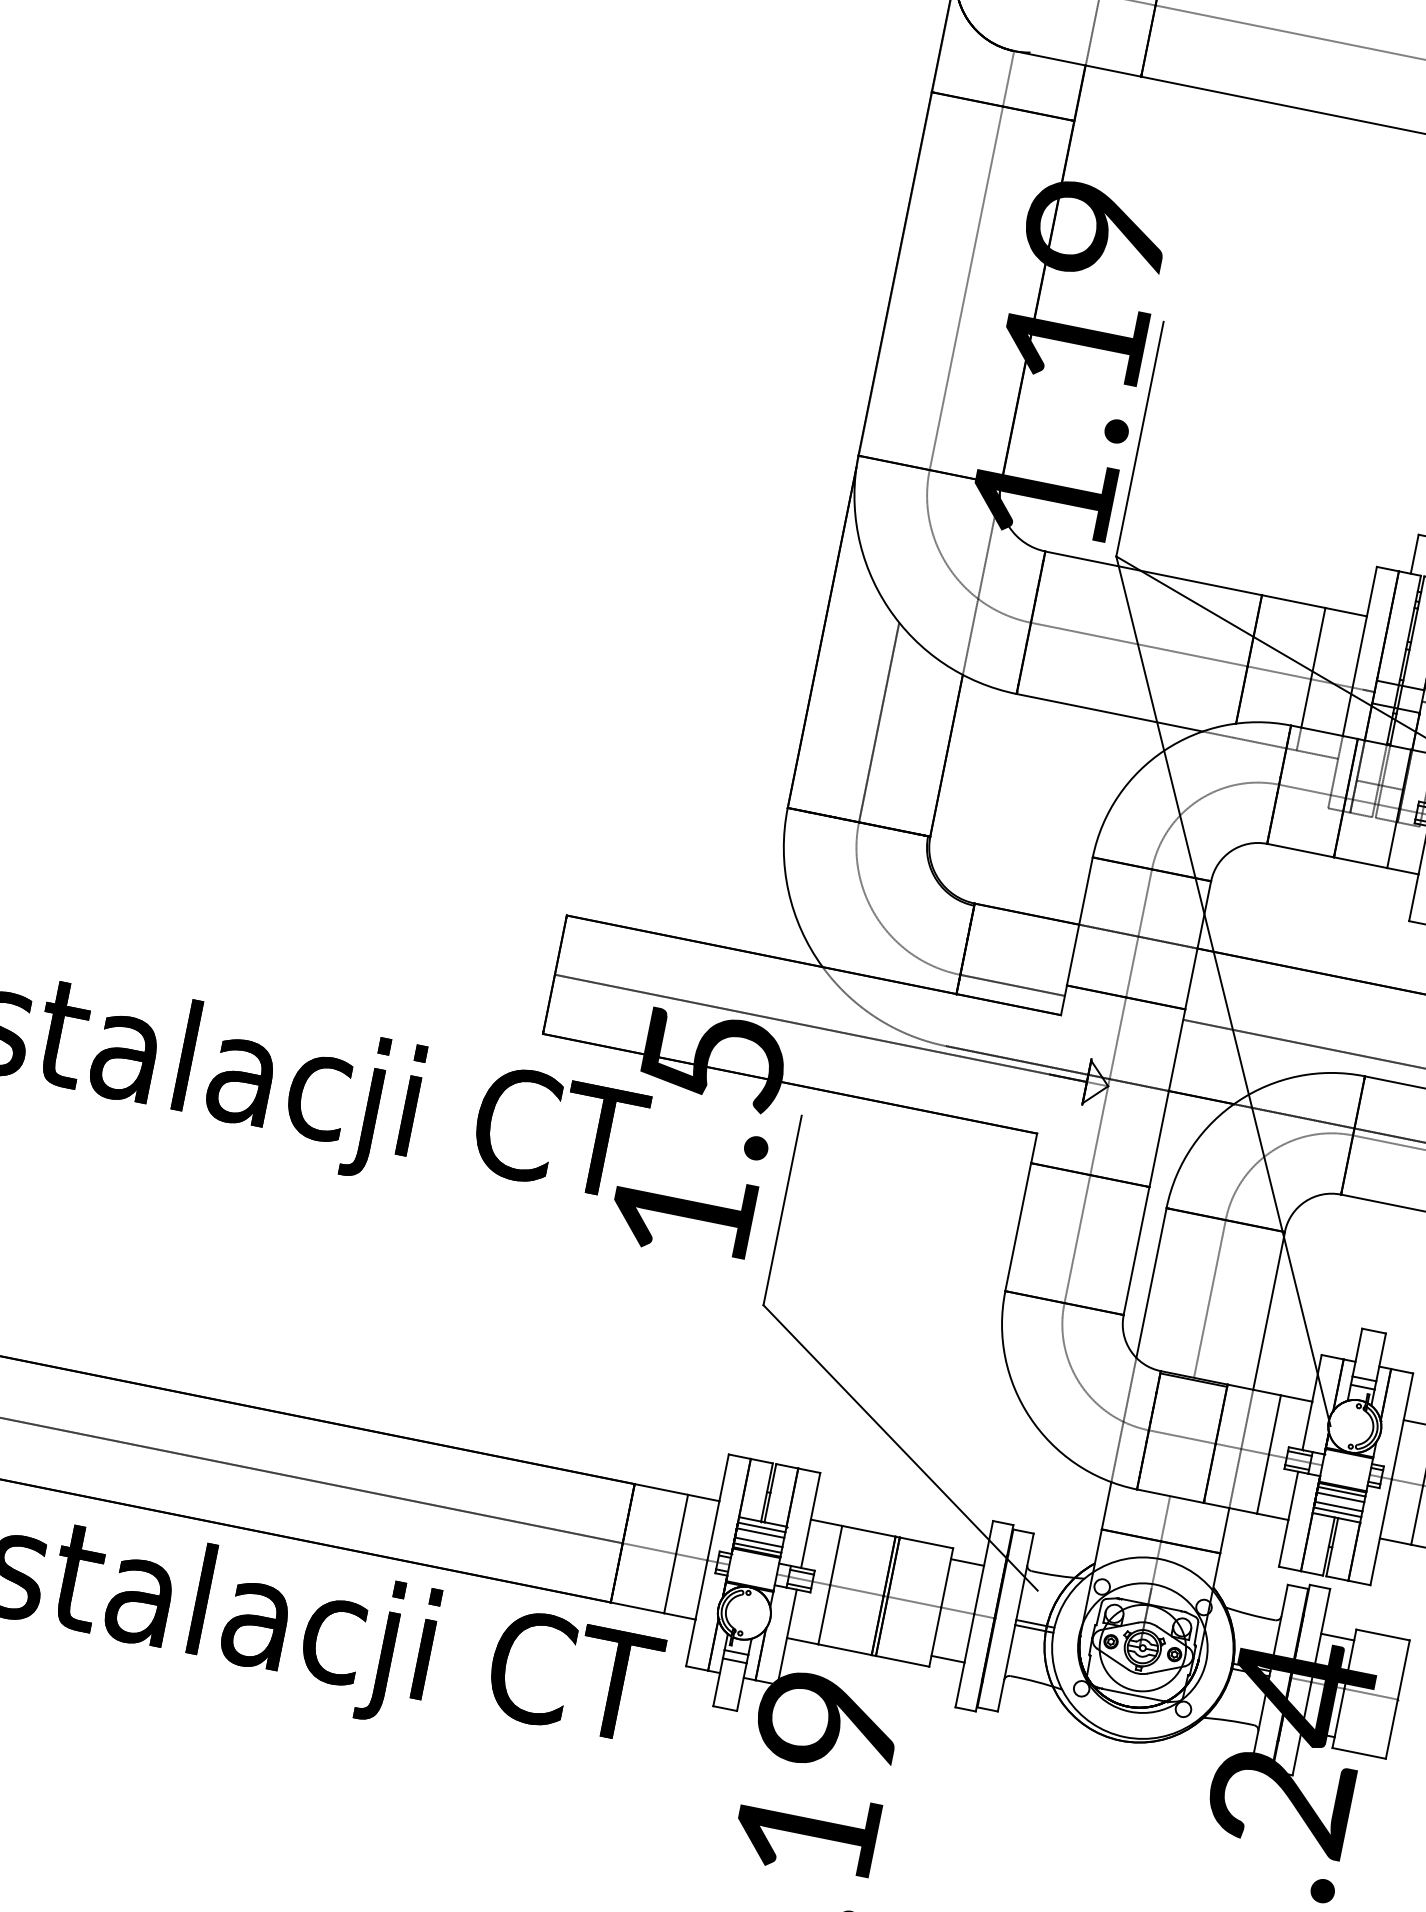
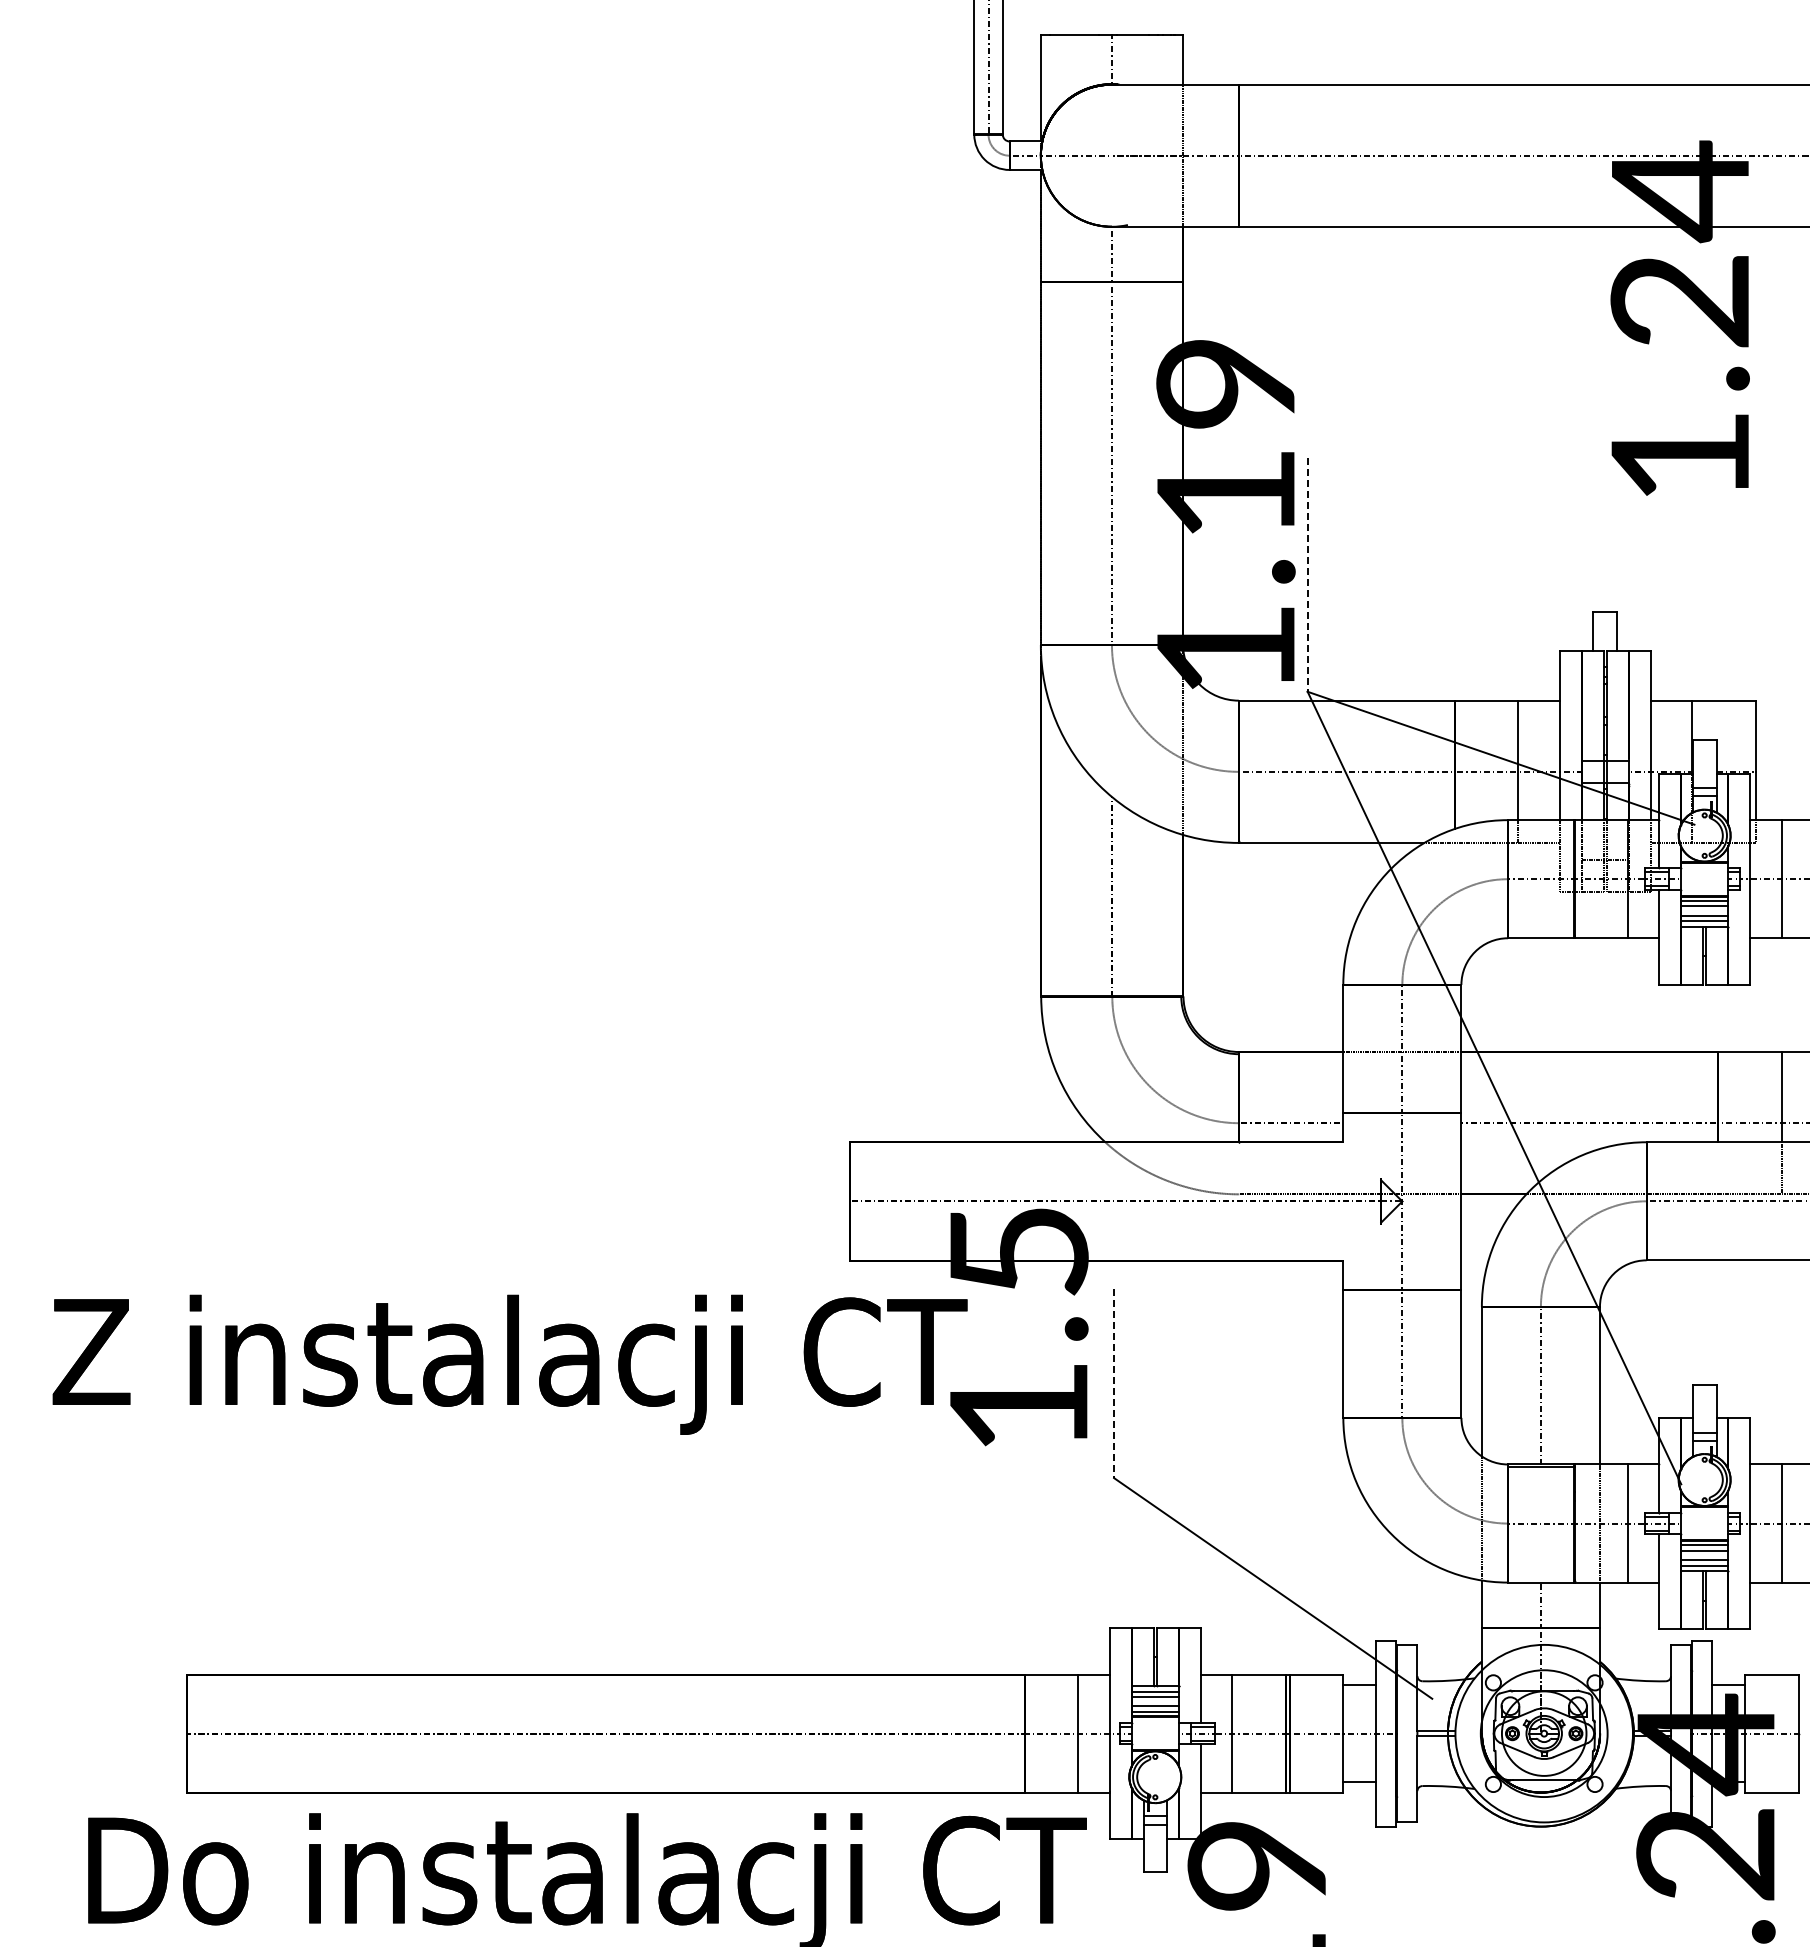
line: (1139, 439) -> (1307, 575), solid -> dashed
line: (783, 1210) -> (1114, 1383), solid -> dashed

